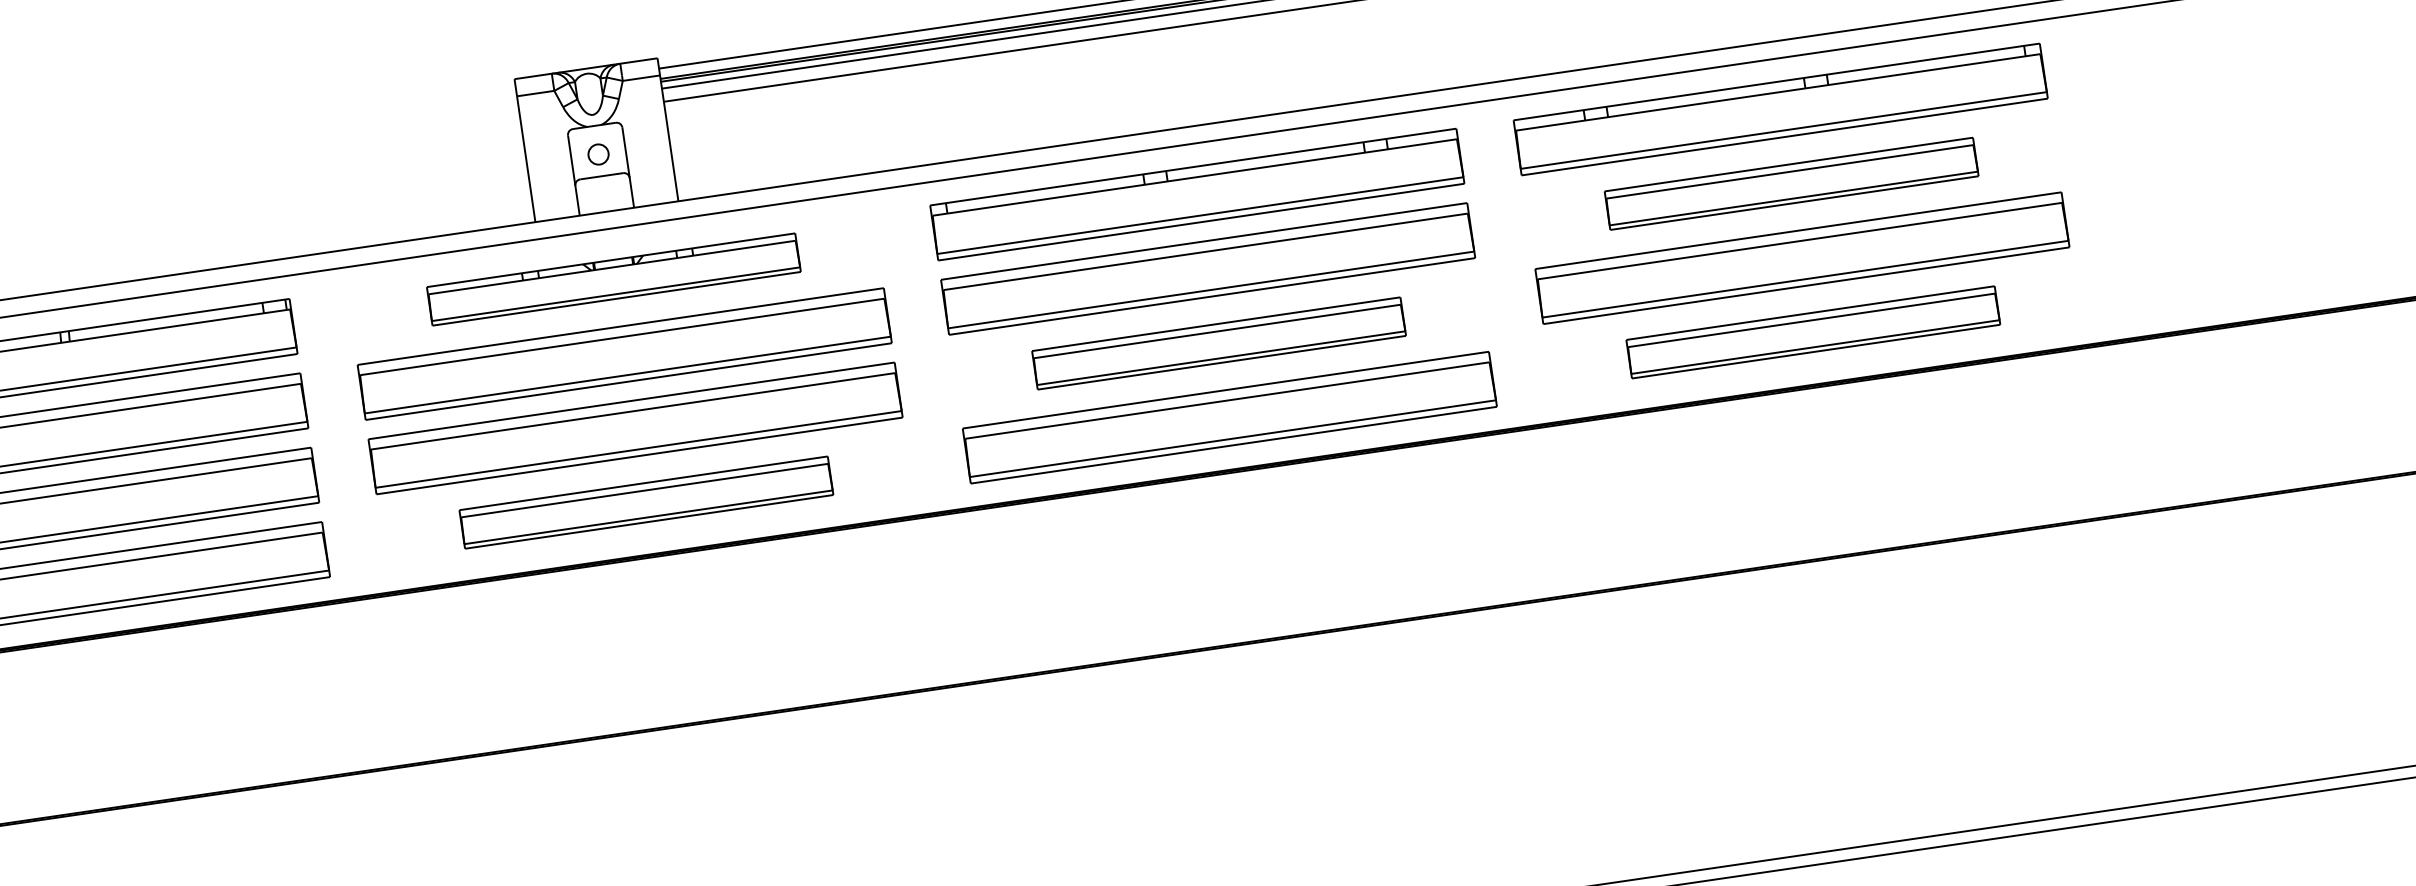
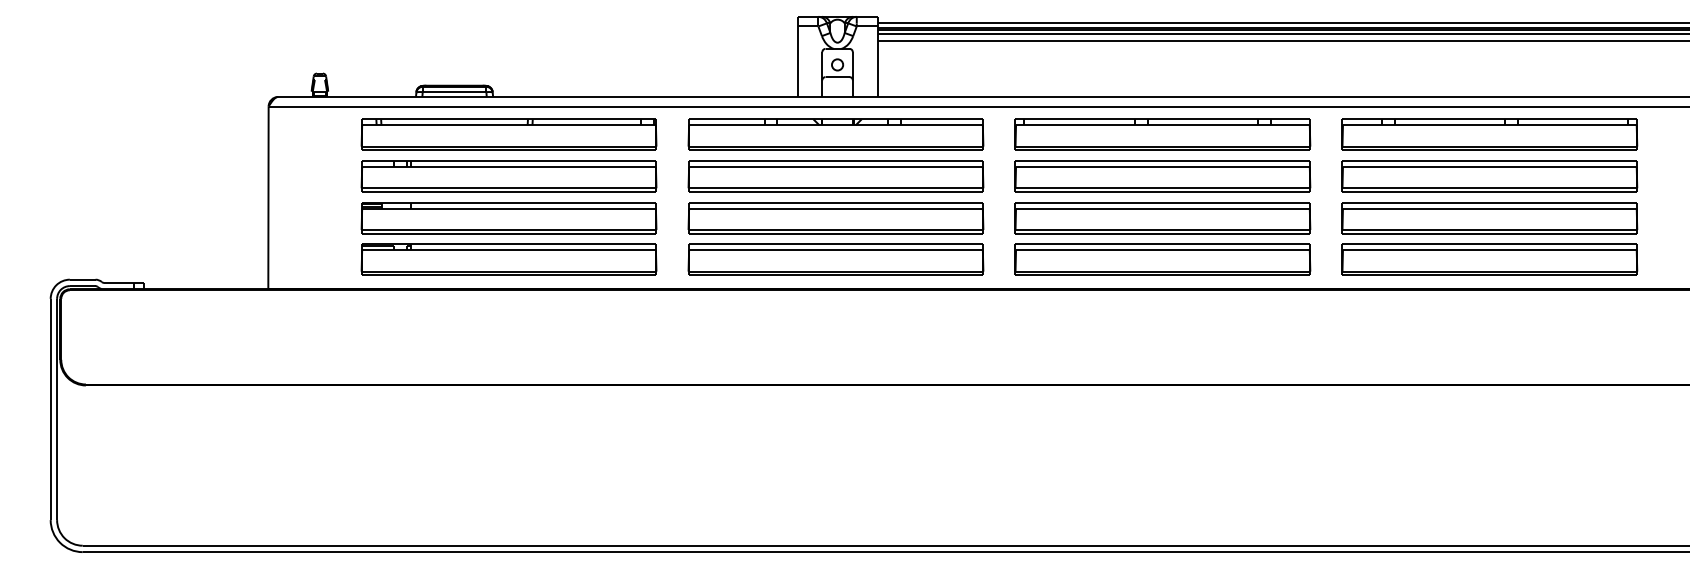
part: (1790, 183) -> (1489, 176), size x1.43
part: (612, 279) -> (835, 134), size x1.43
part: (1812, 332) -> (1489, 259), size x1.43
part: (1218, 343) -> (1162, 218), size x1.43
part: (645, 502) -> (835, 259), size x1.43

